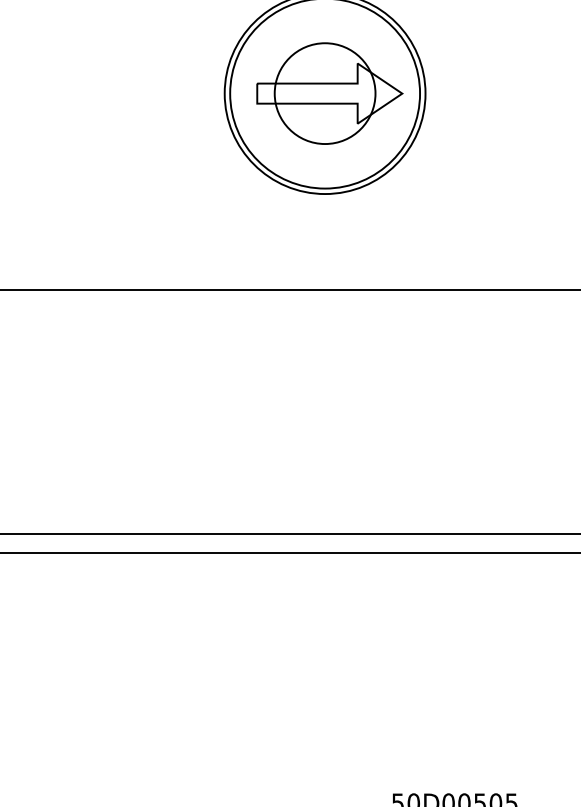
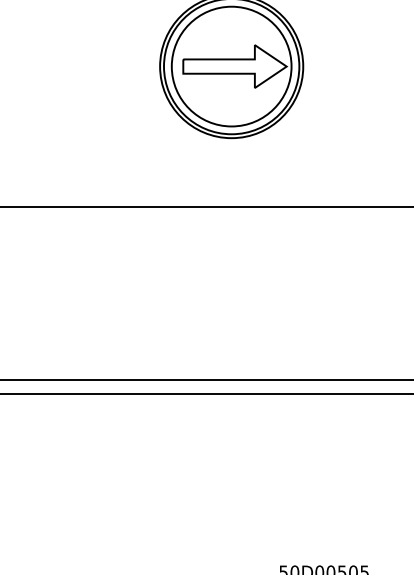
circle: (325, 93) -> (231, 66), size x1.67

